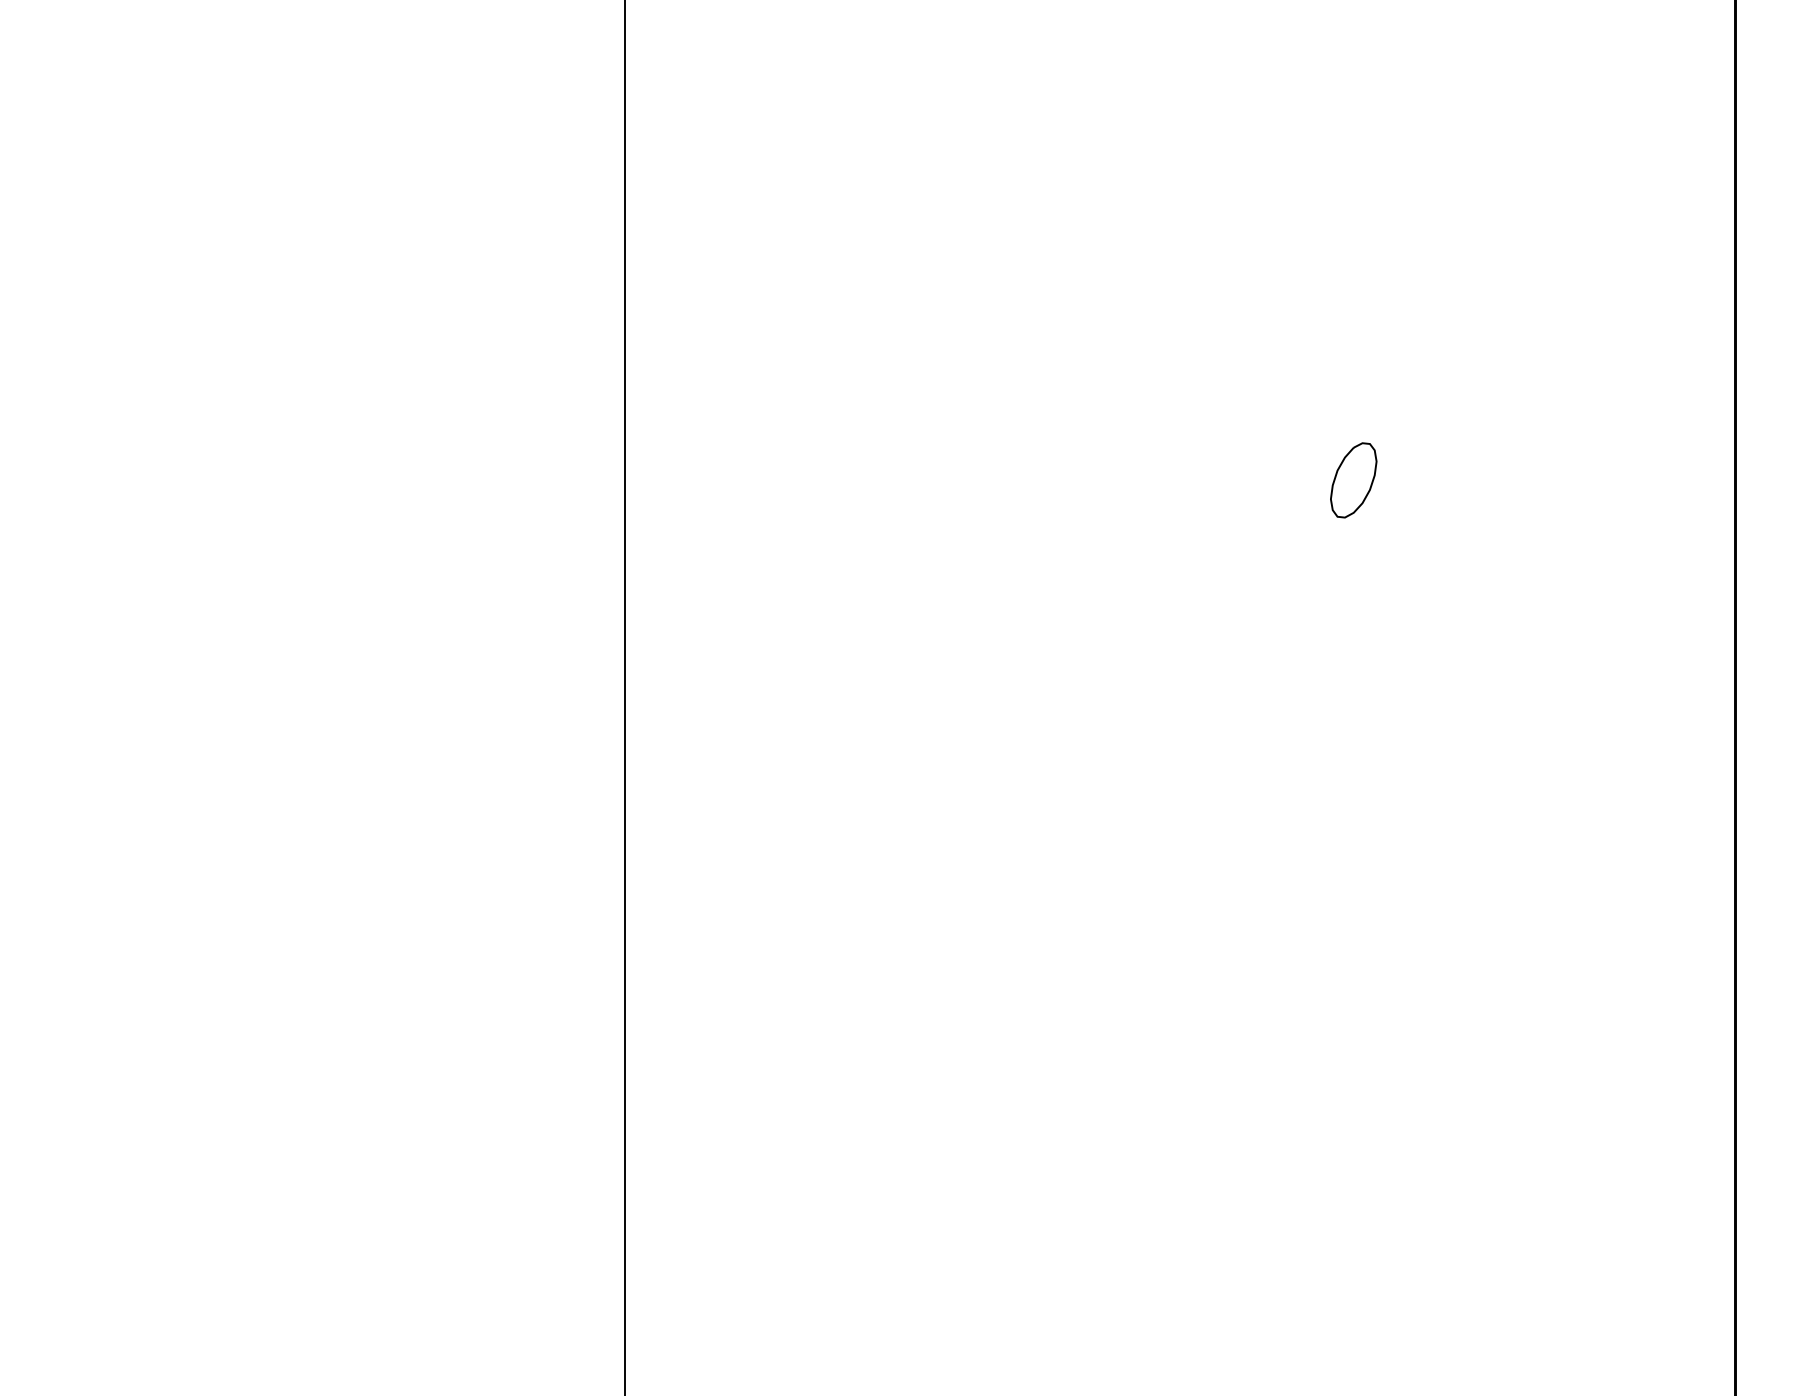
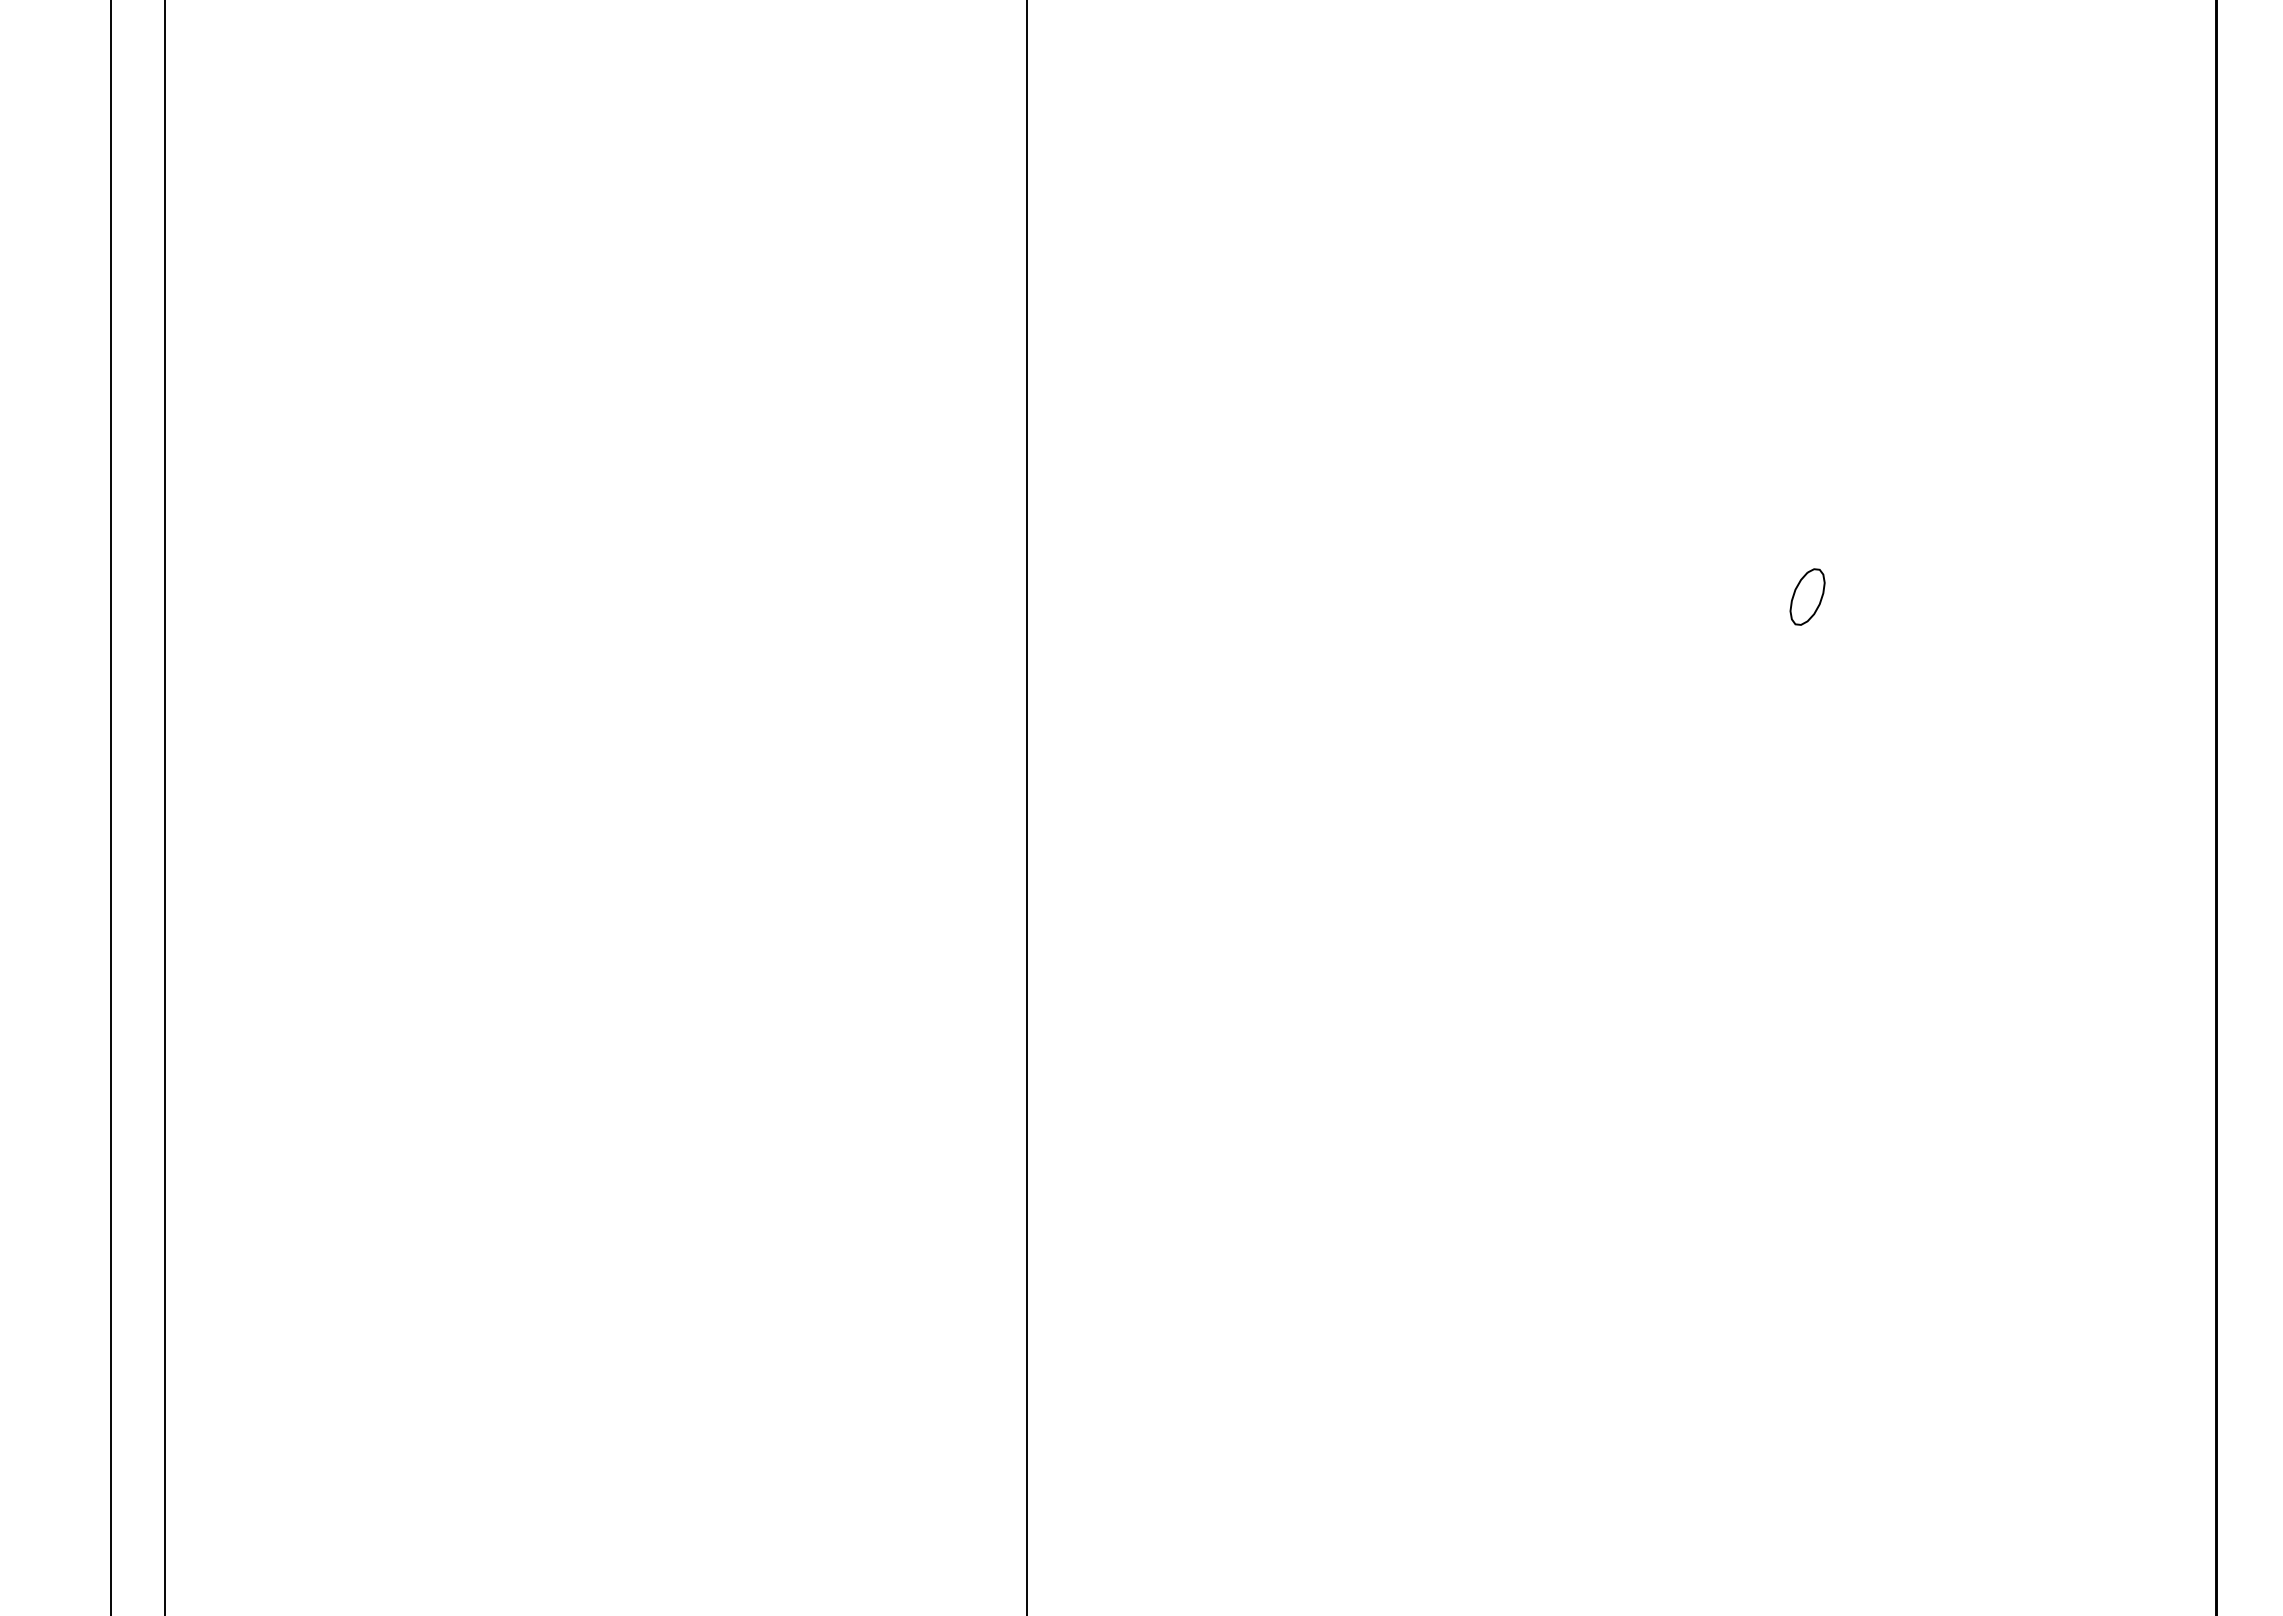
part: (1353, 479) -> (1807, 596), size x0.7

